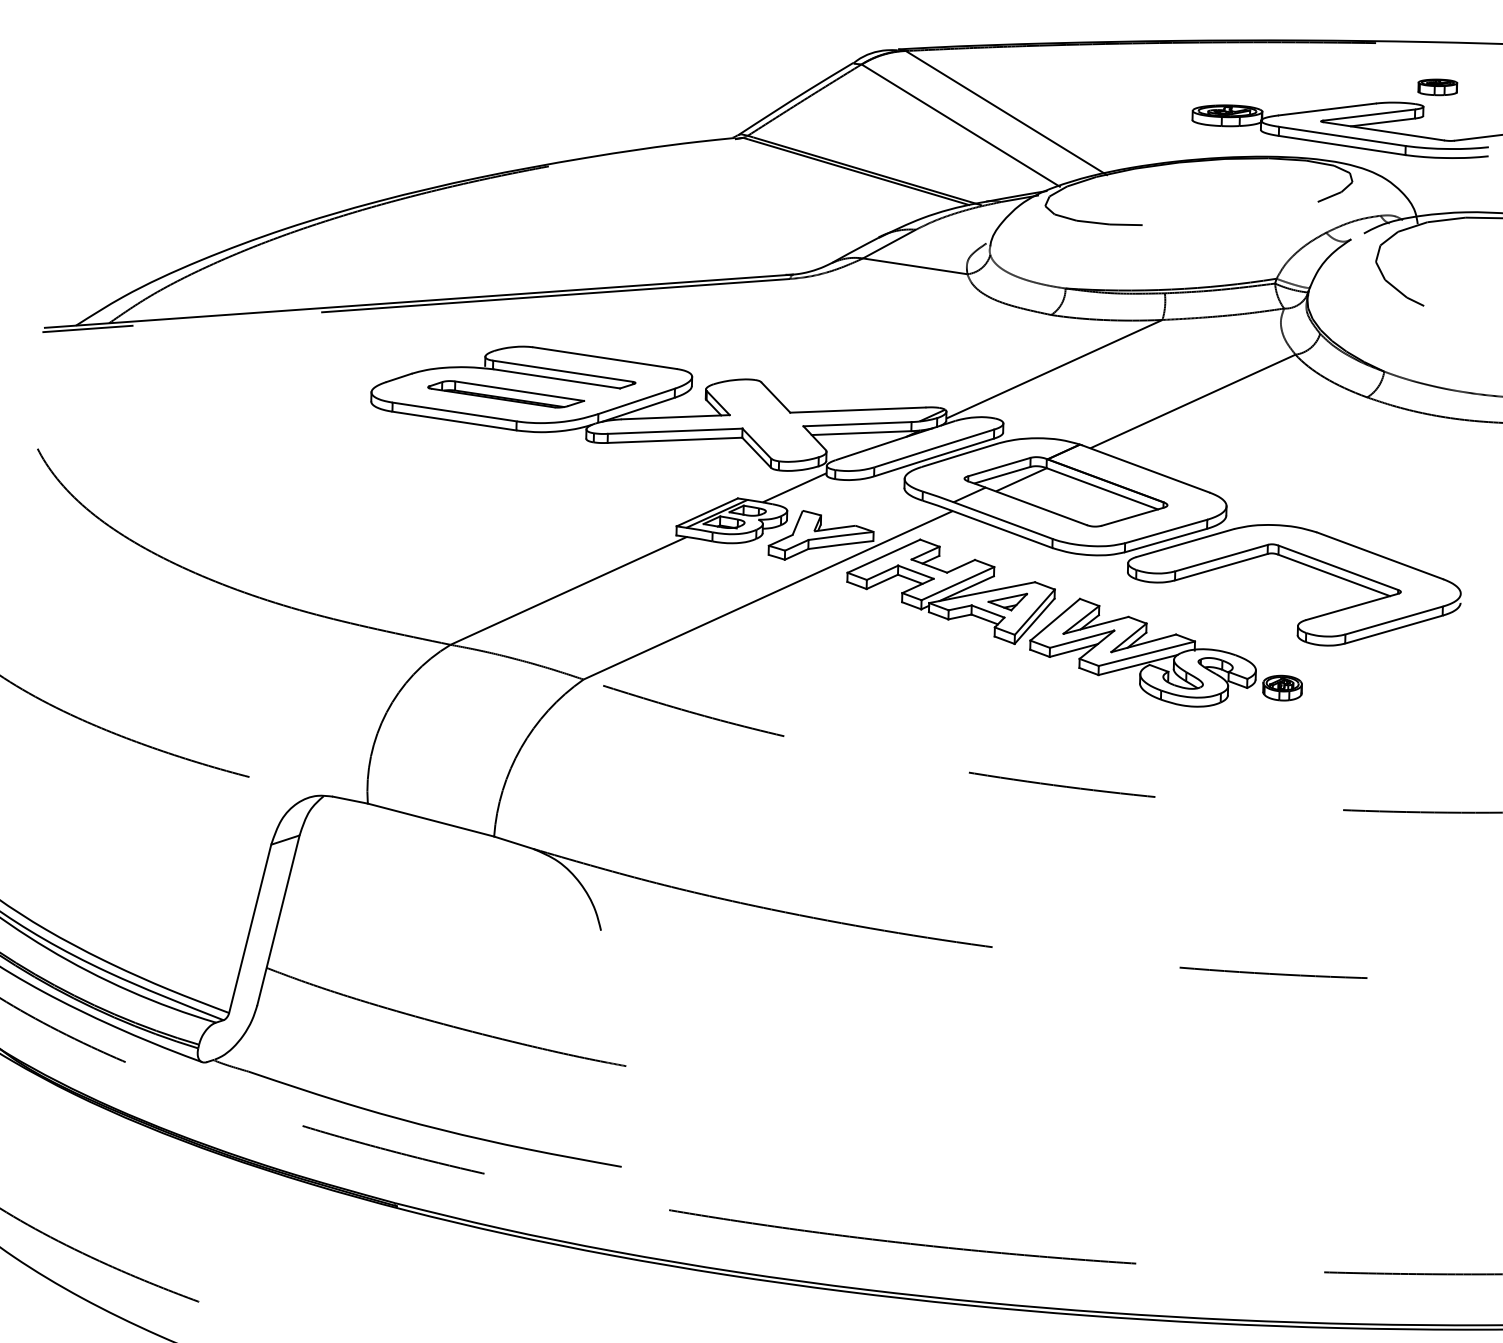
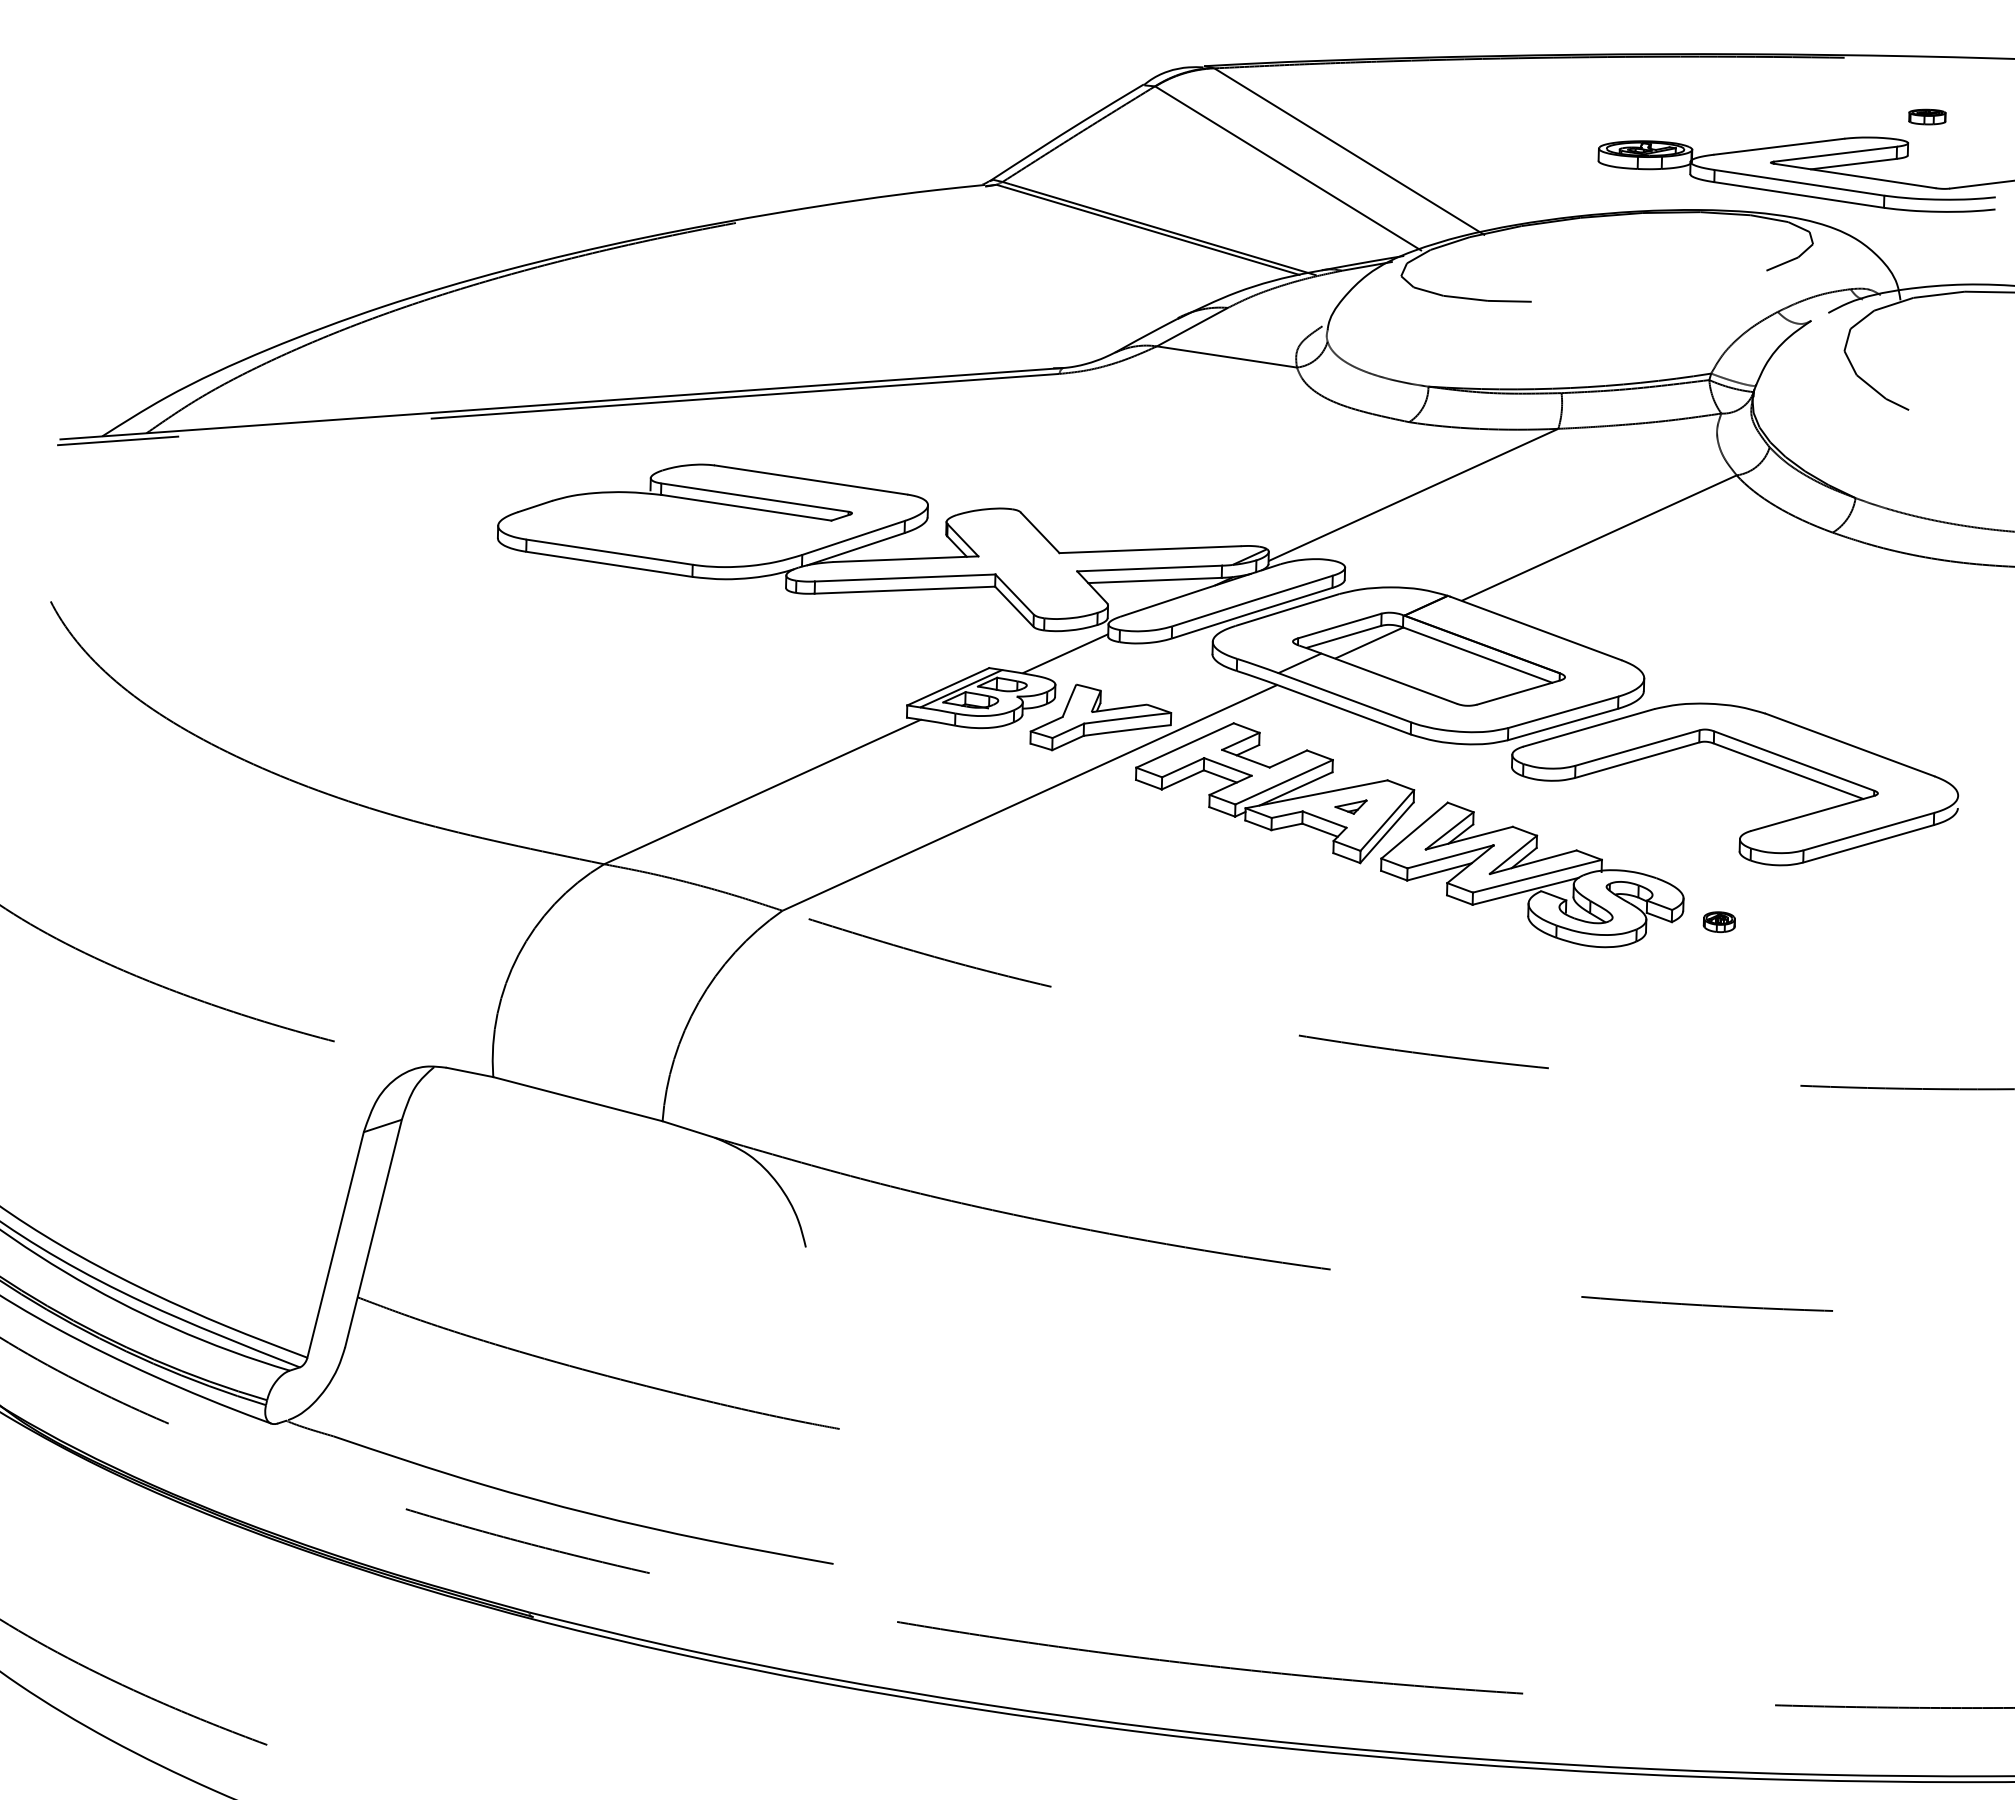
part: (1437, 86) -> (1927, 116), size x0.7
part: (506, 394) -> (678, 528), removed
part: (1007, 602) -> (1350, 807), size x0.6
part: (1282, 687) -> (1719, 921), size x0.6

